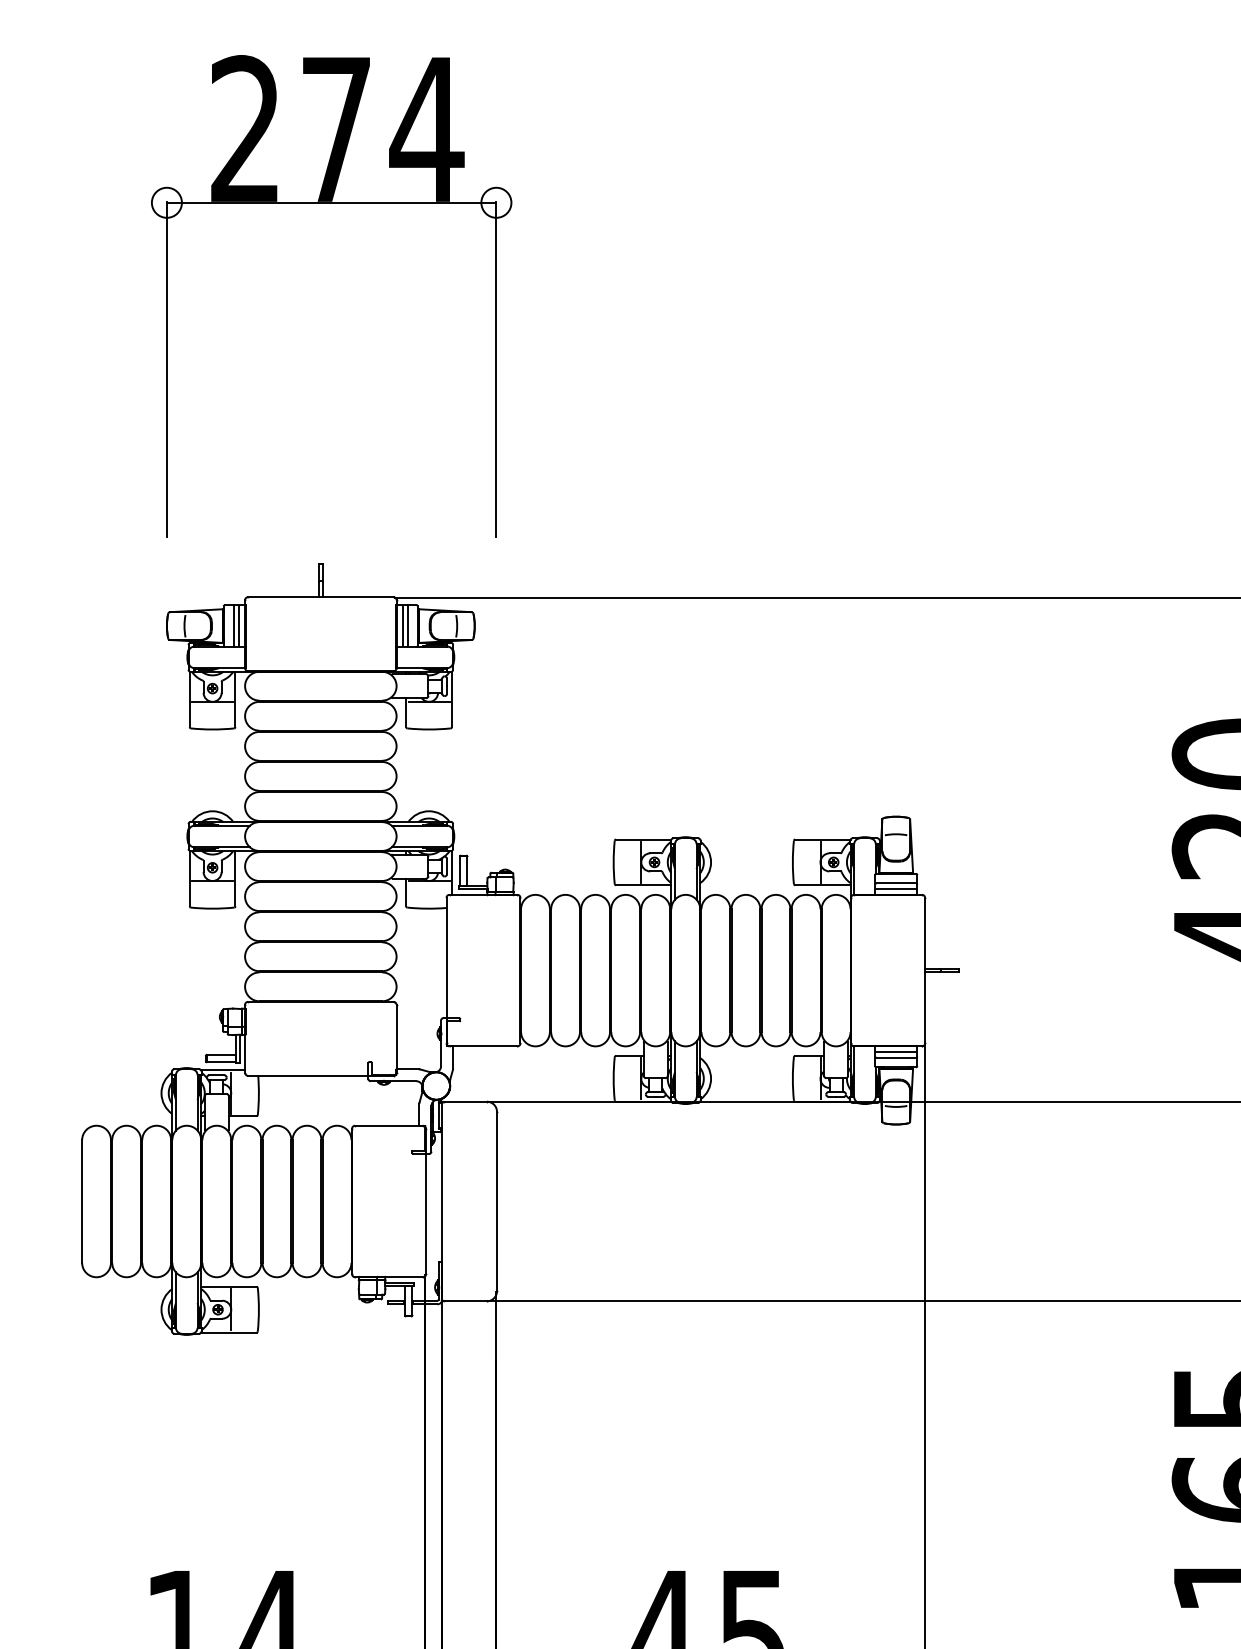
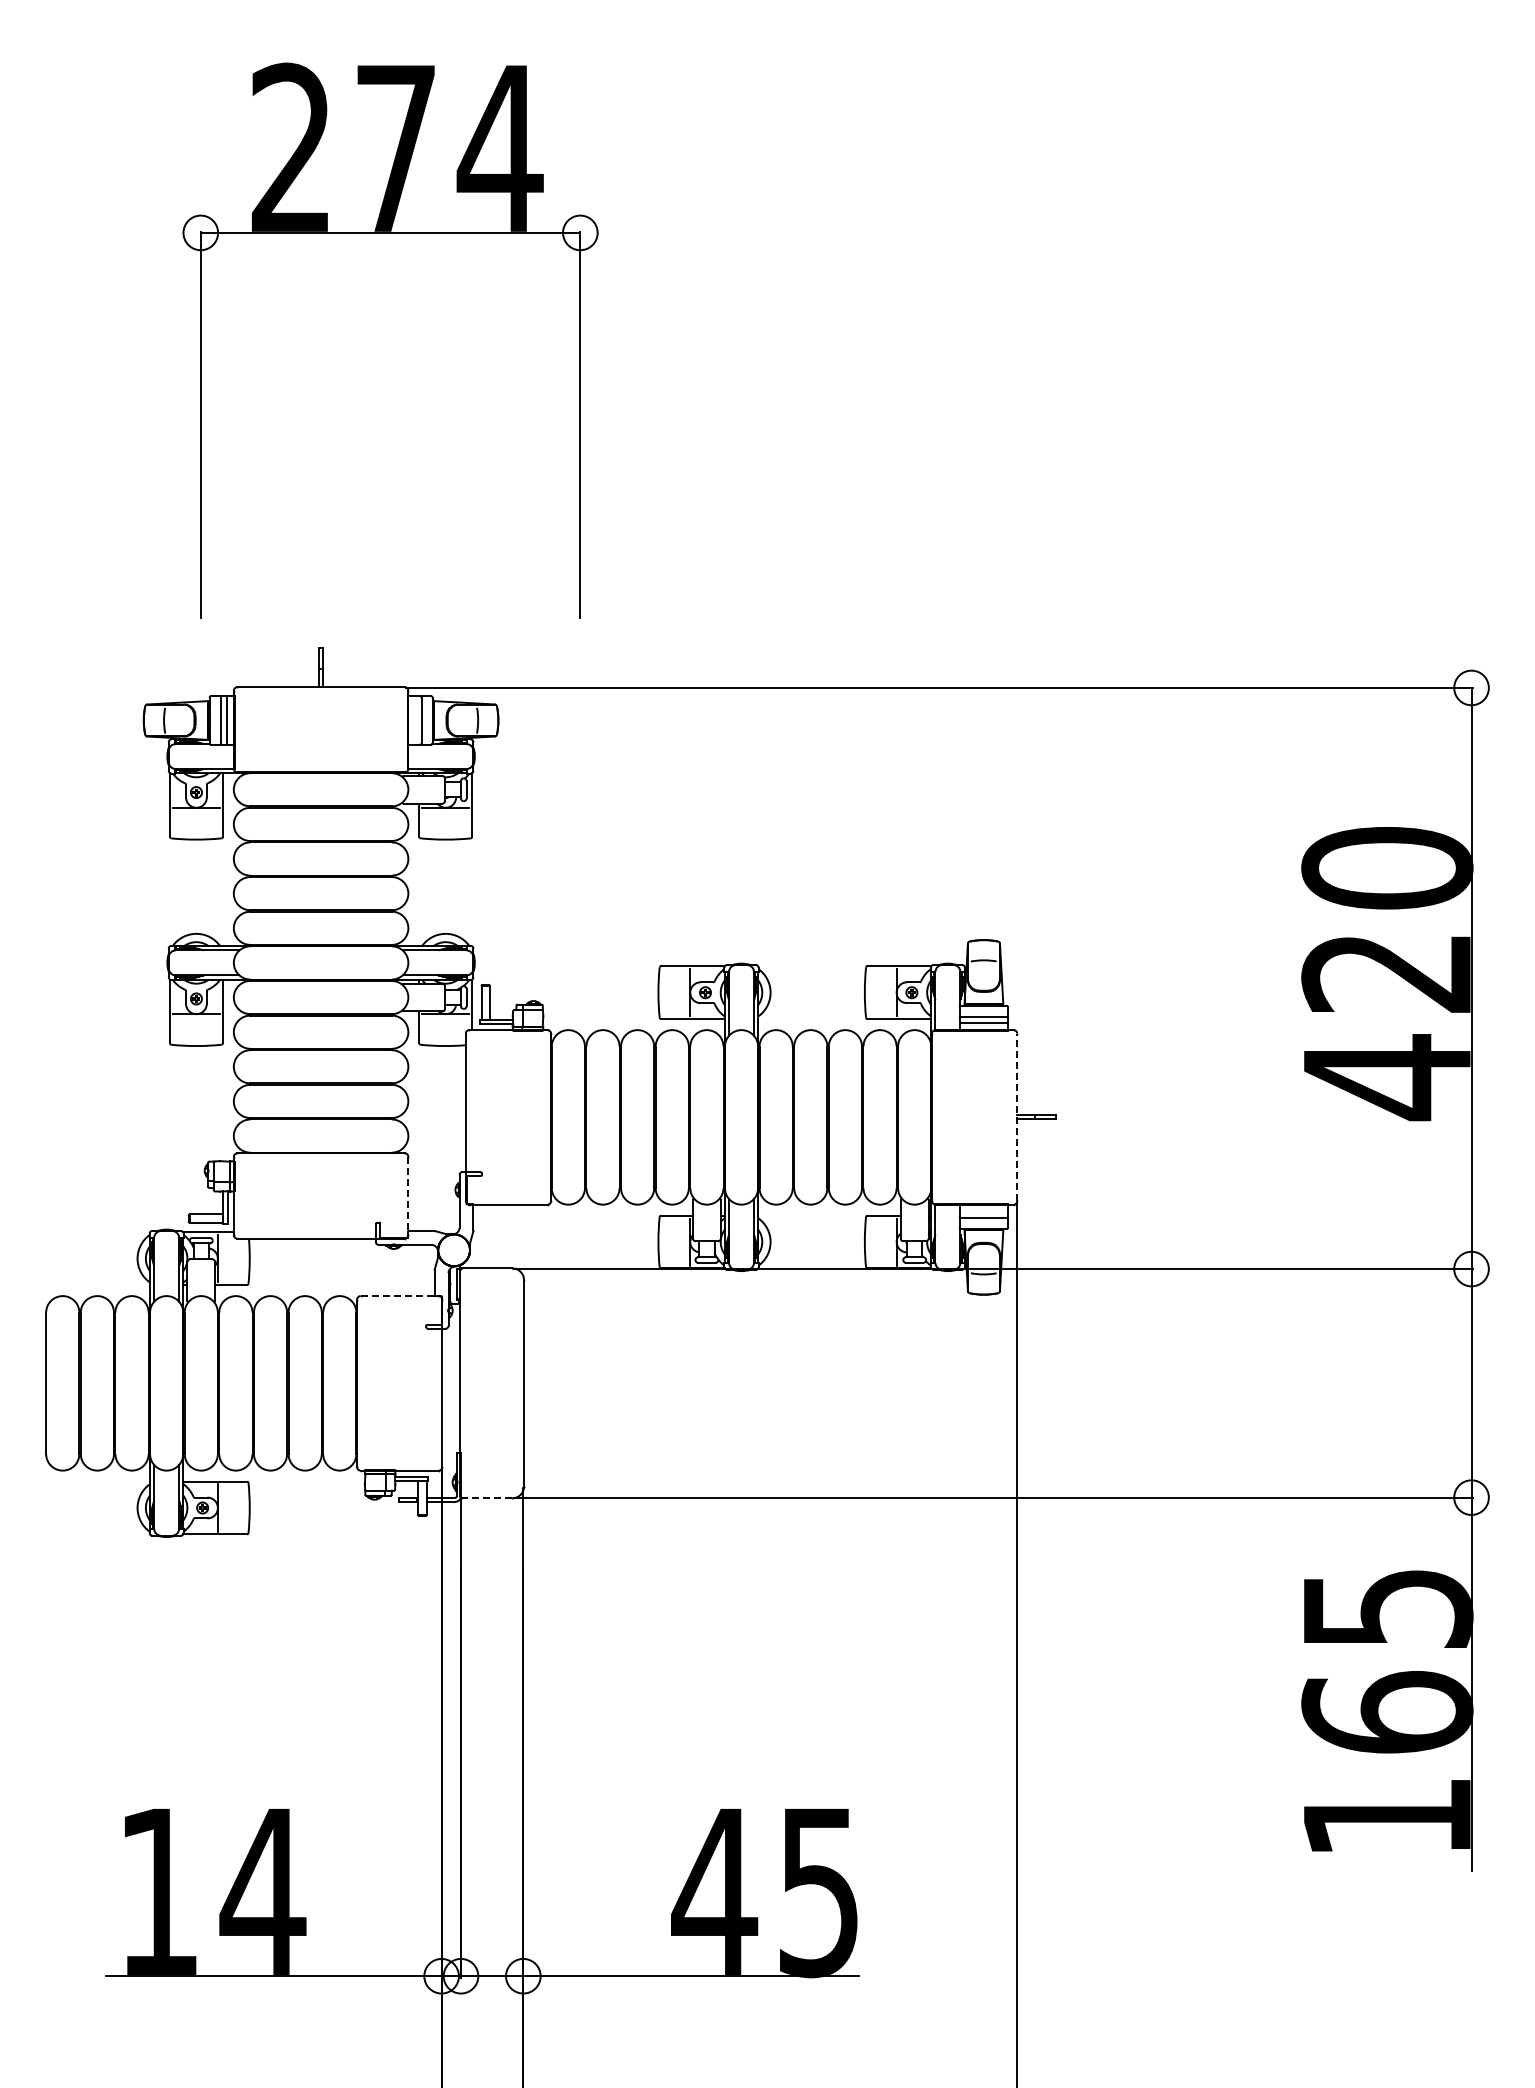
part: (331, 203) -> (390, 233), moved
line: (402, 626) -> (415, 720), removed
line: (925, 970) -> (1017, 1117), solid -> dashed
line: (396, 1039) -> (408, 1196), solid -> dashed
line: (895, 1052) -> (983, 1211), removed
line: (389, 1126) -> (400, 1296), solid -> dashed
line: (465, 1301) -> (487, 1498), solid -> dashed

